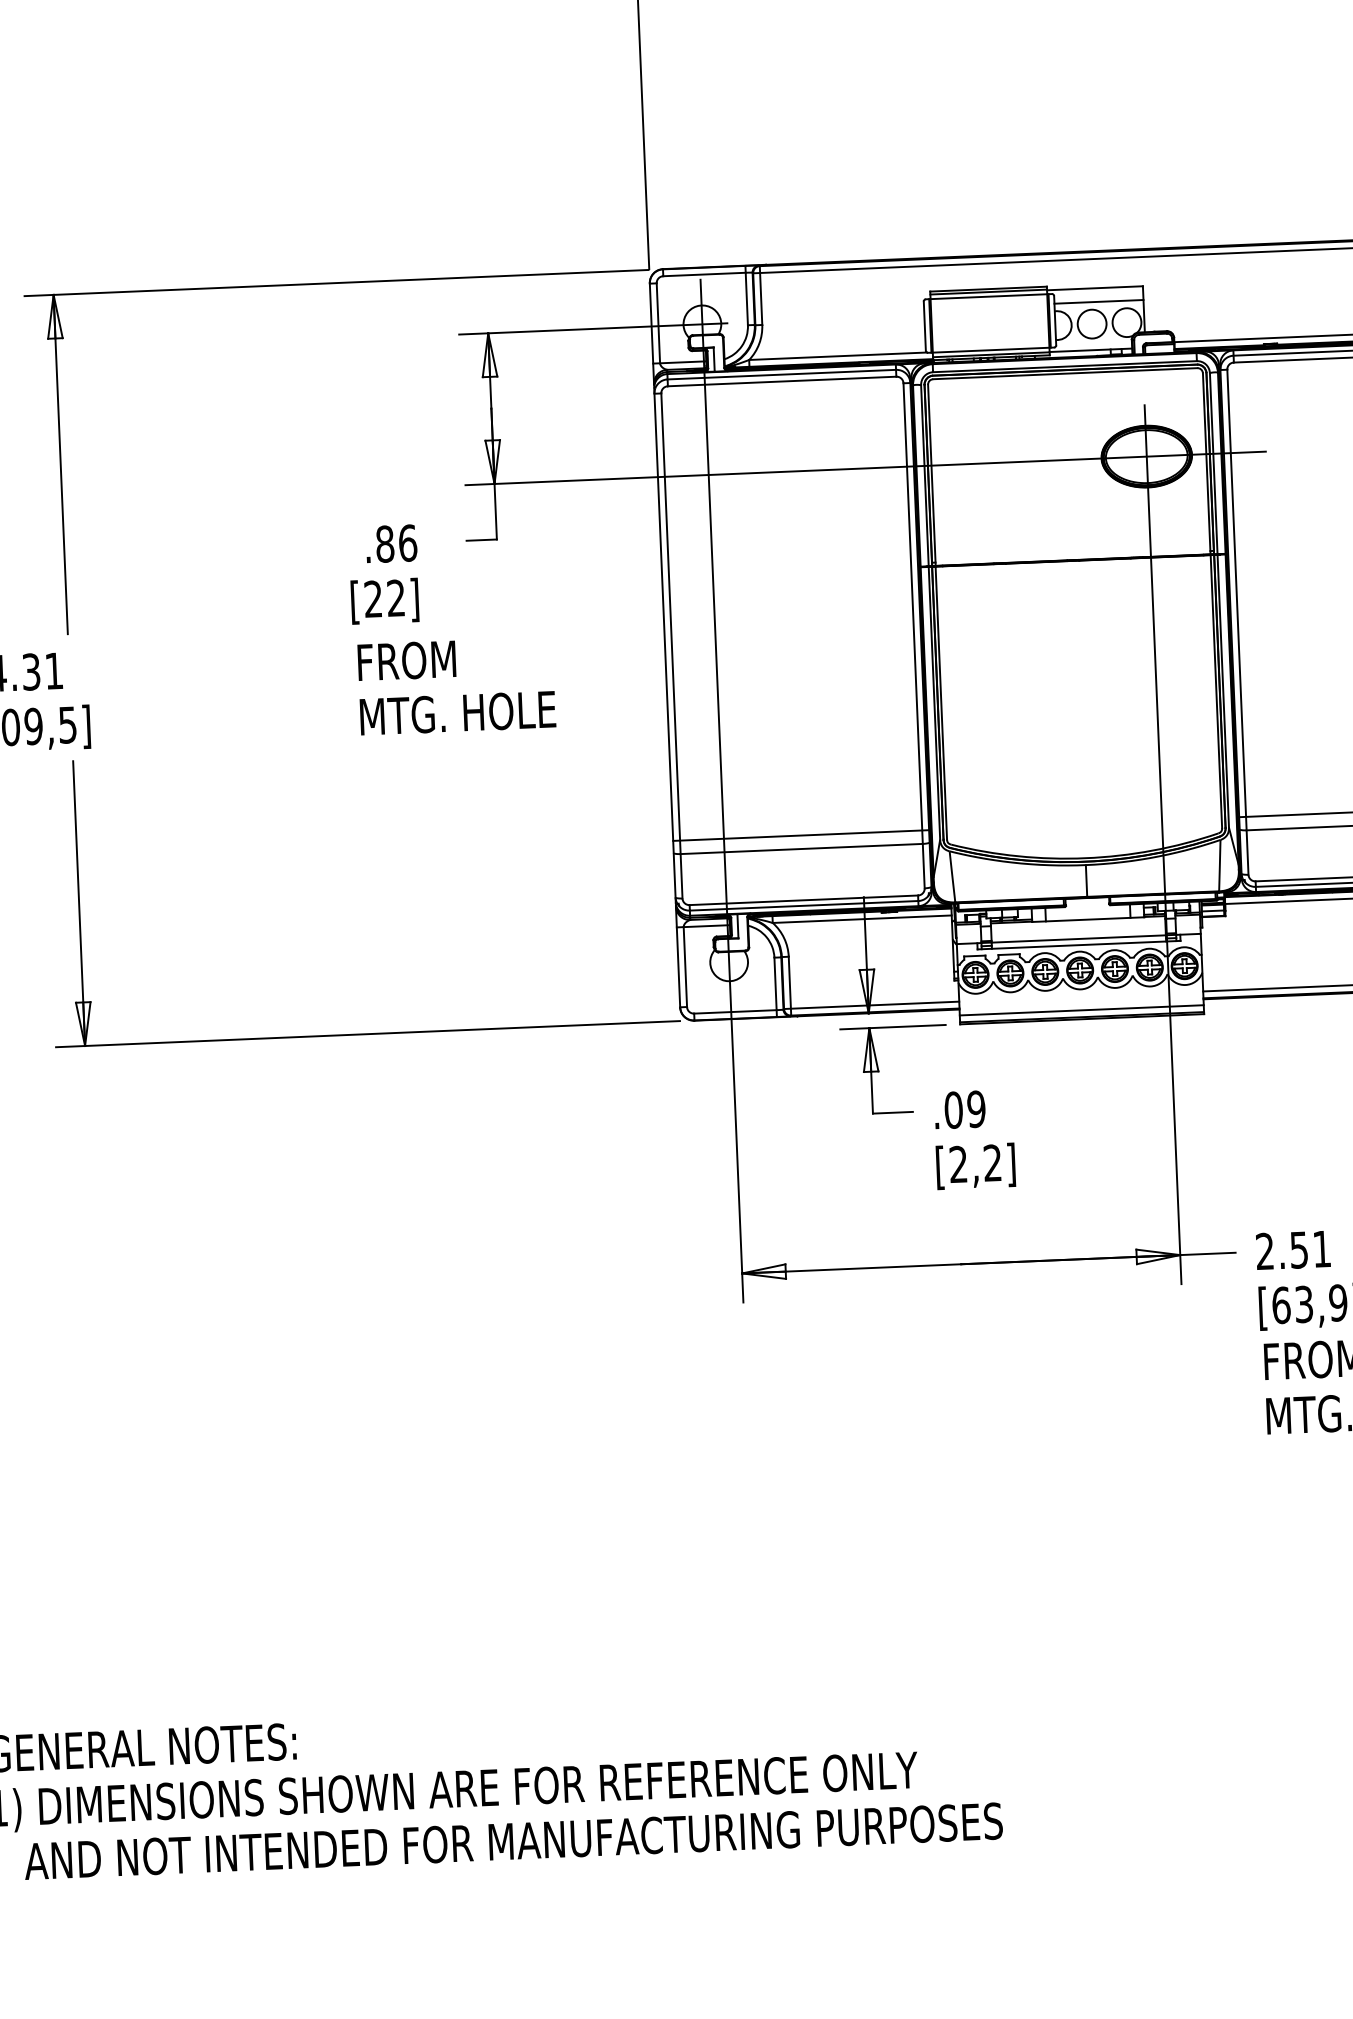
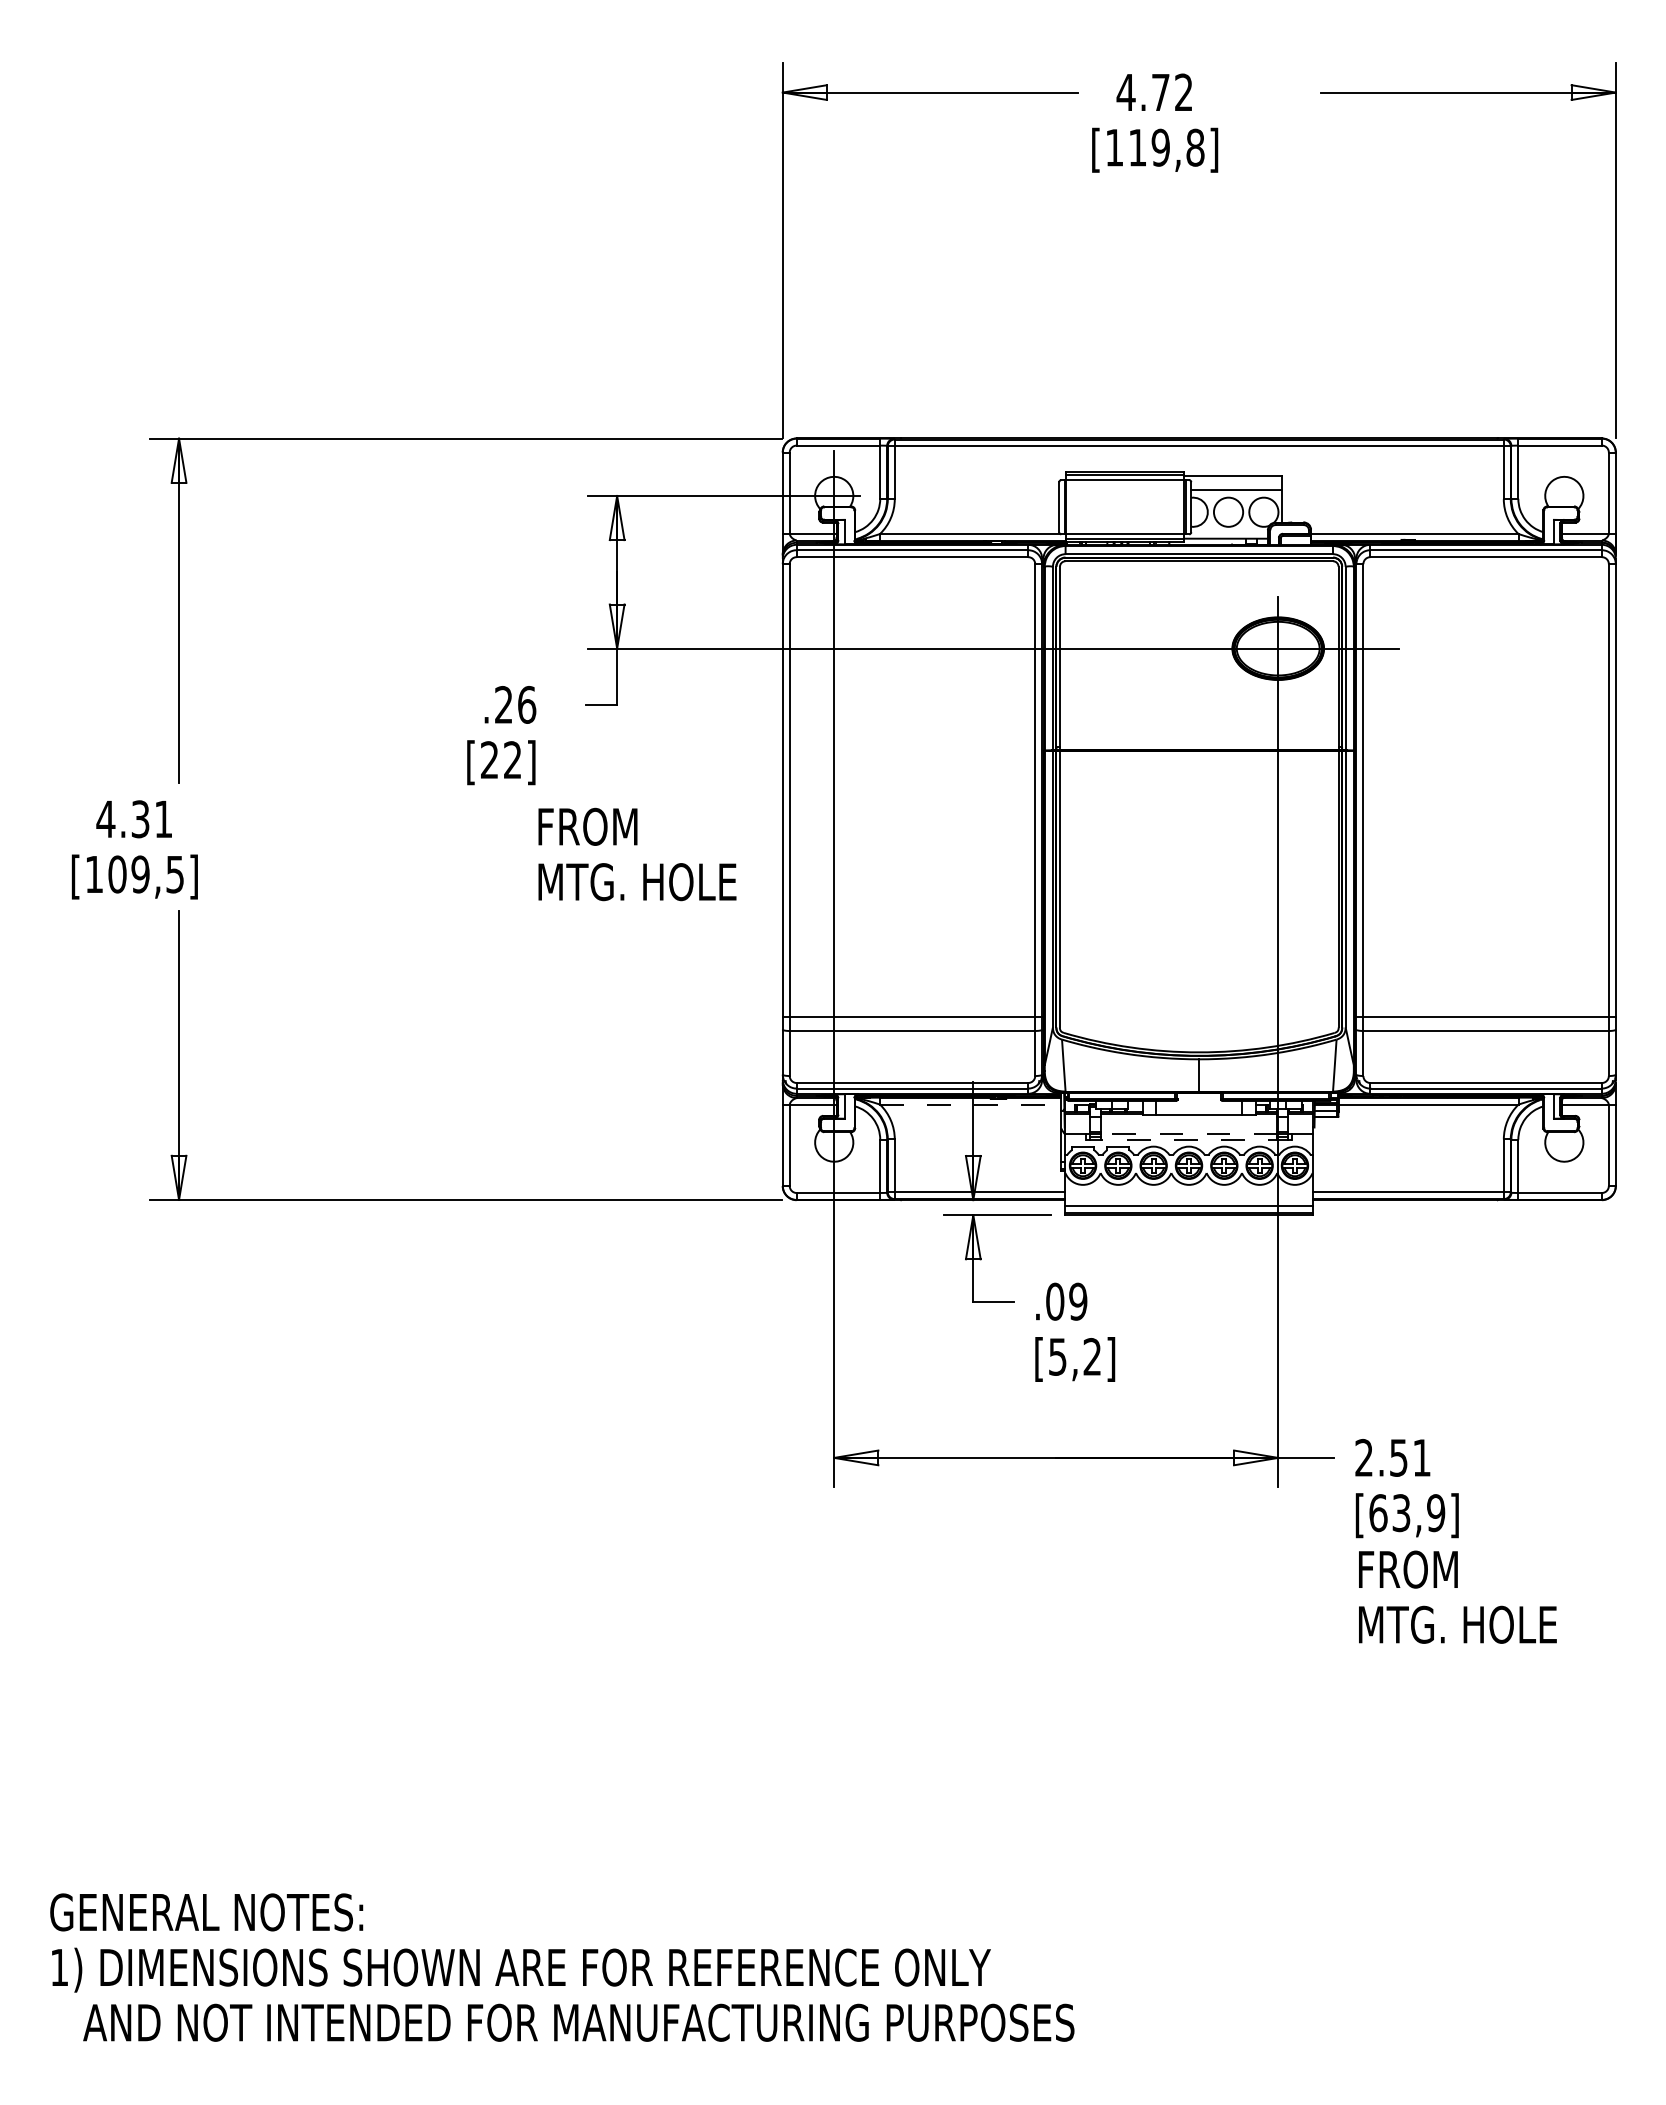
text: (384, 543) -> (503, 704), .86 -> .26
text: (456, 686) -> (637, 854), moved
line: (862, 919) -> (970, 1104), solid -> dashed
line: (1078, 938) -> (1188, 1133), solid -> dashed
line: (1079, 945) -> (1189, 1140), solid -> dashed
text: (958, 1164) -> (1057, 1356), [2,2] -> [5,2]

